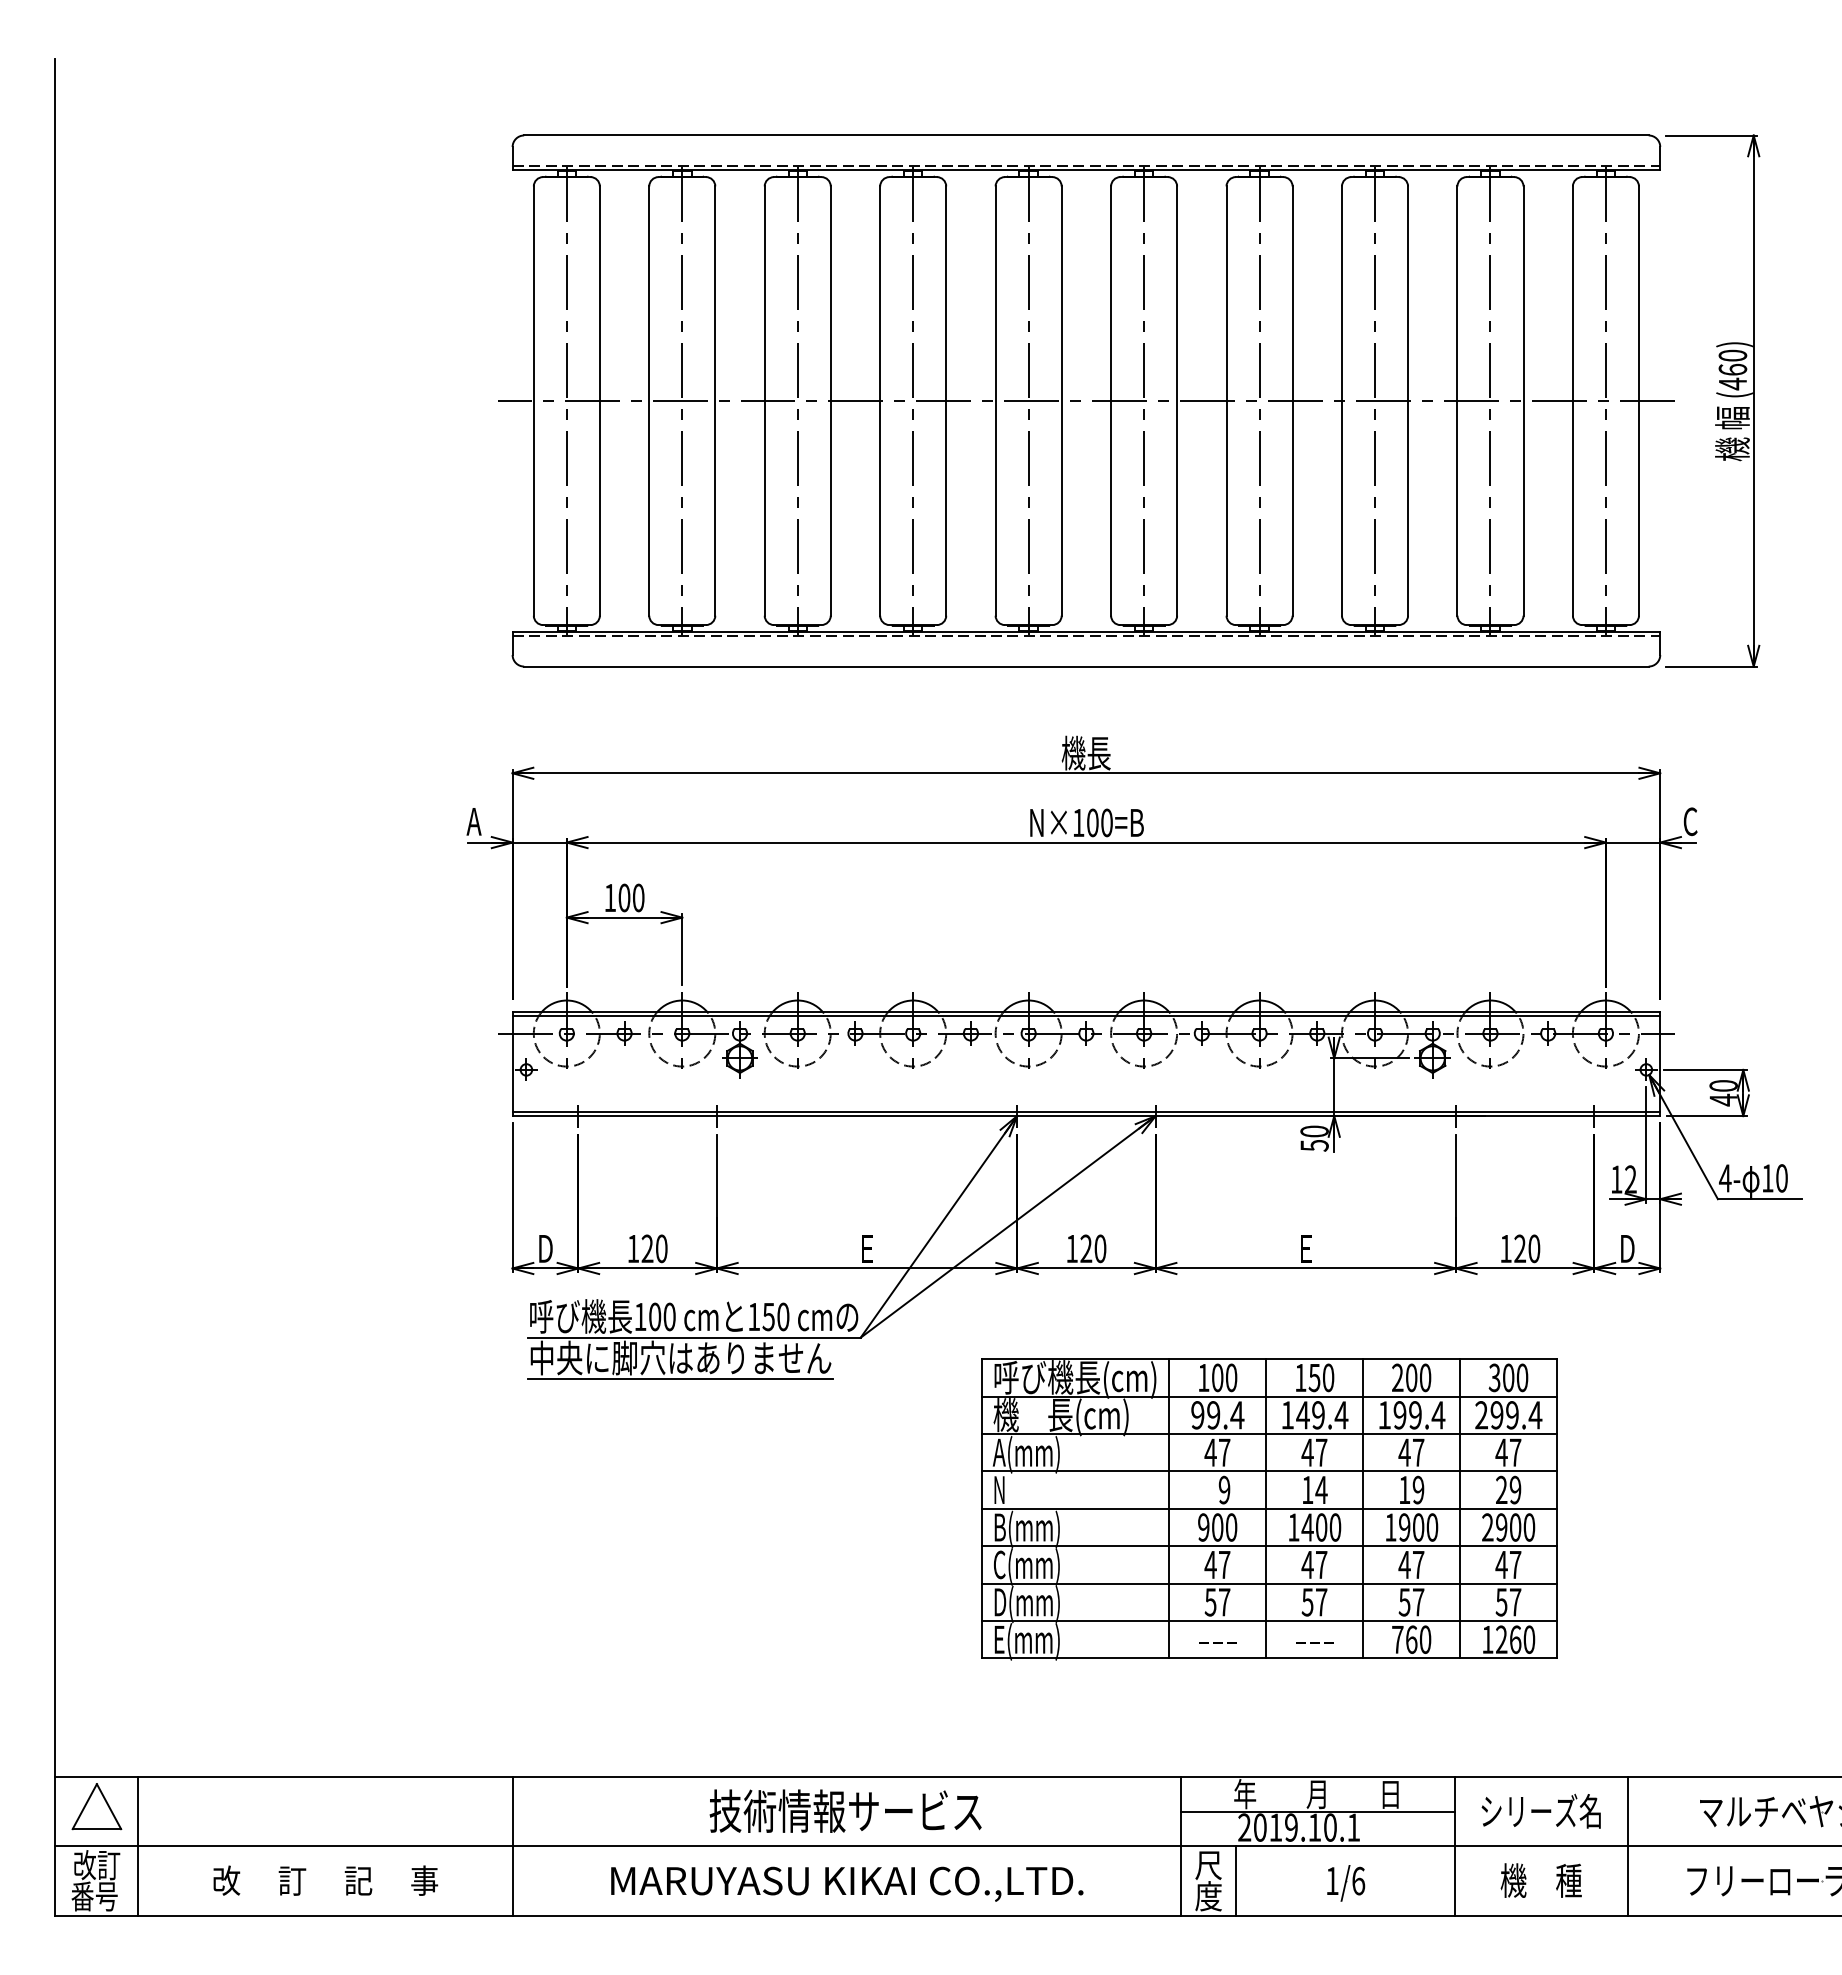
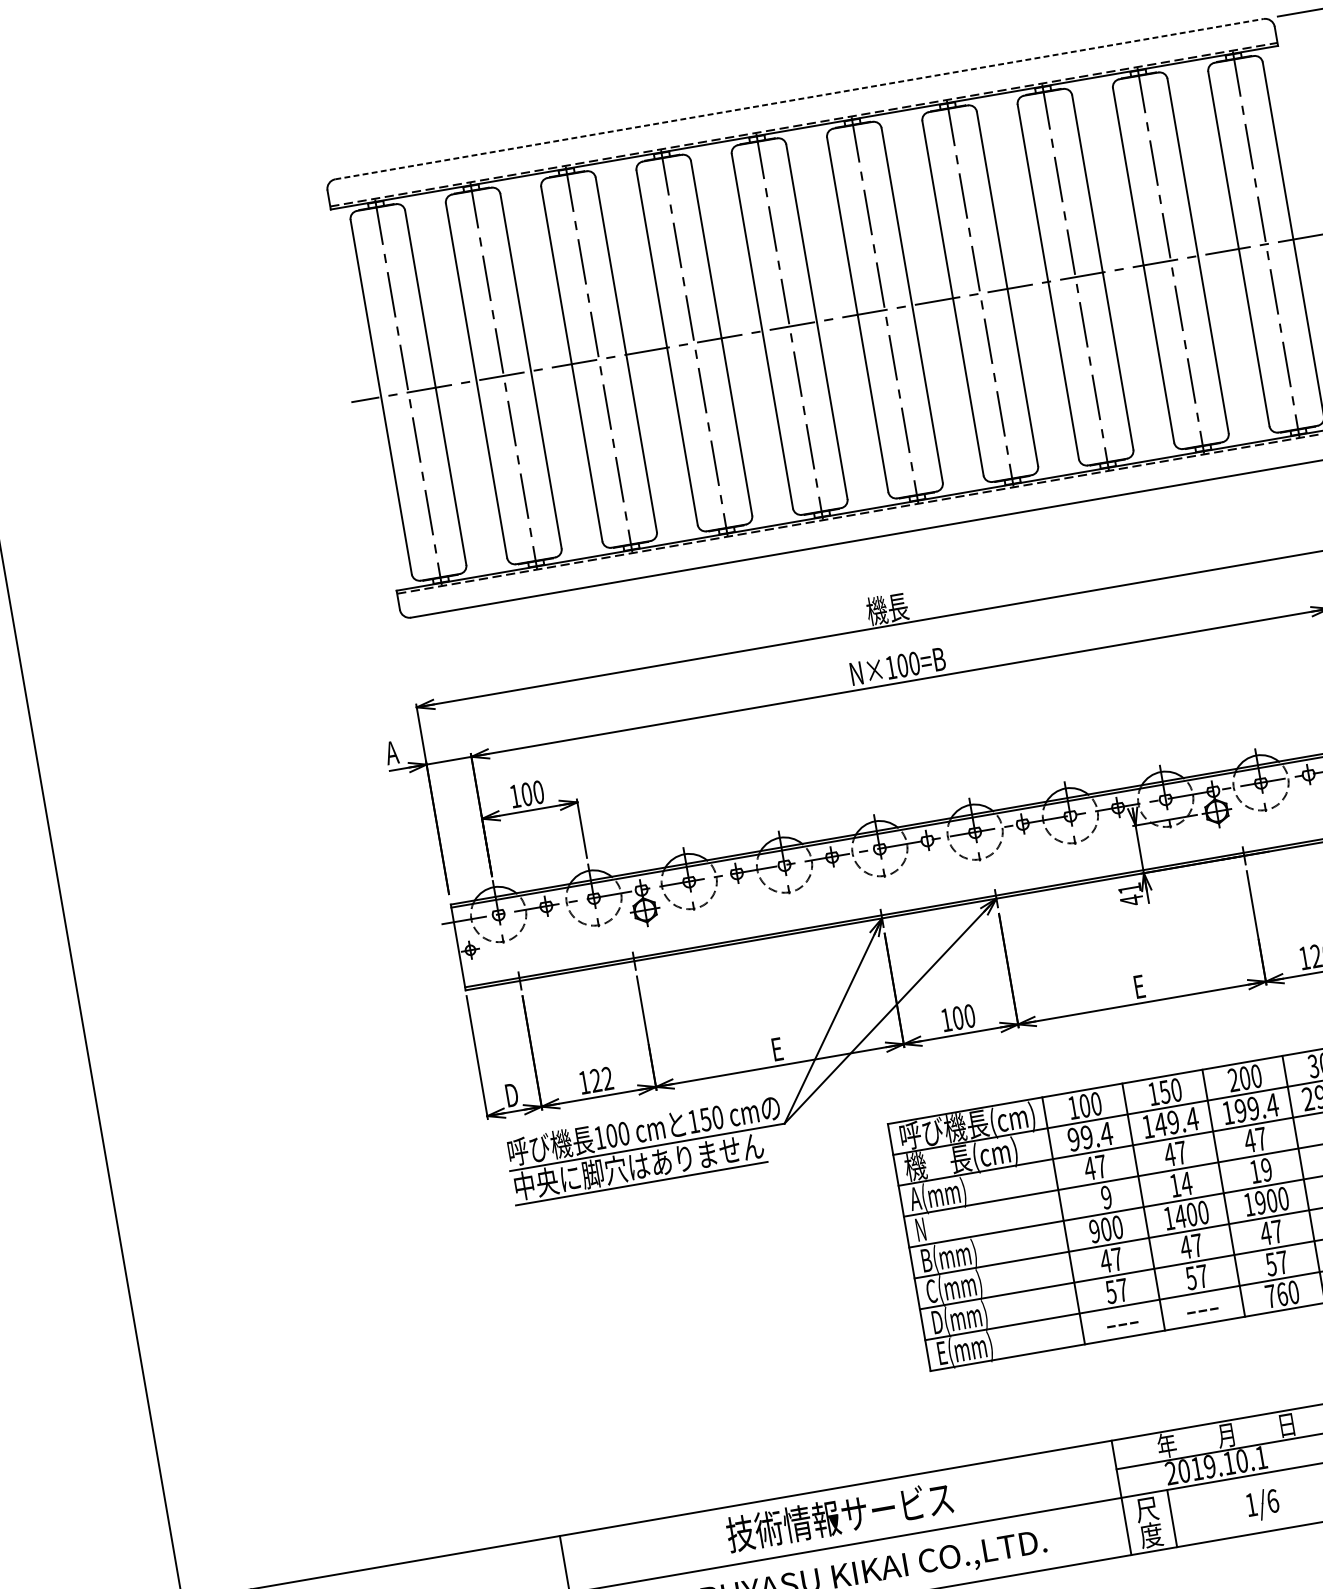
line: (1086, 135) -> (799, 99), solid -> dashed
text: (1314, 1138) -> (1130, 894), 50 -> 41
text: (661, 1248) -> (607, 1078), 120 -> 122
text: (1086, 1248) -> (958, 1017), 120 -> 100

